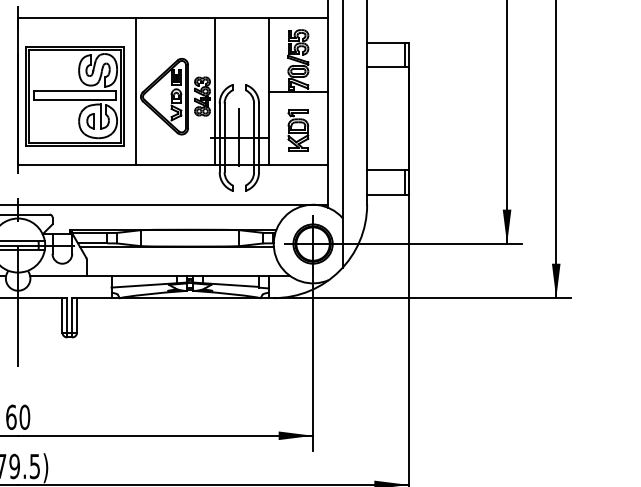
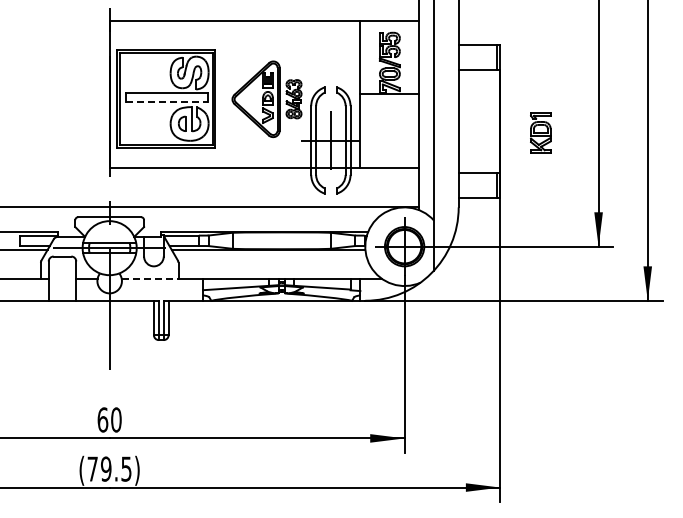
line: (135, 91) -> (227, 94), removed
line: (214, 91) -> (306, 94), removed
line: (74, 99) -> (166, 102), solid -> dashed
part: (297, 129) -> (540, 132), moved
line: (58, 275) -> (150, 278), solid -> dashed

